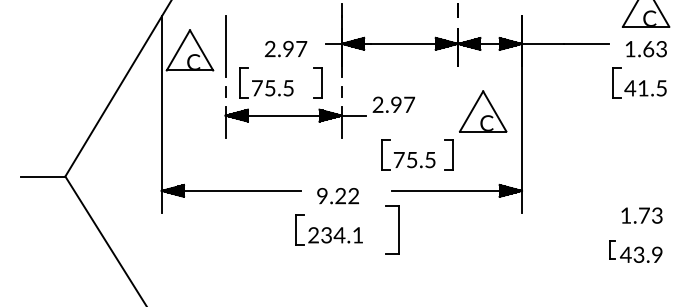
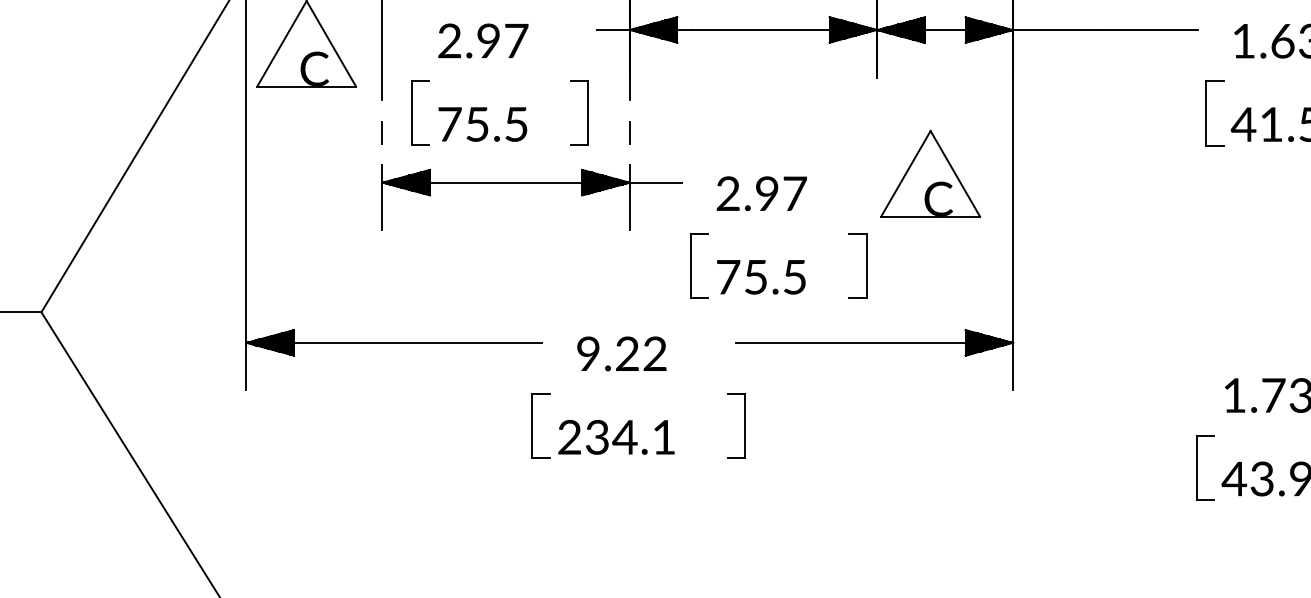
text: (285, 48) -> (482, 39), moved
text: (393, 104) -> (761, 193), moved
part: (408, 154) -> (748, 265), moved
part: (391, 229) -> (735, 425), size x0.62
part: (611, 249) -> (1203, 467), size x1.67

